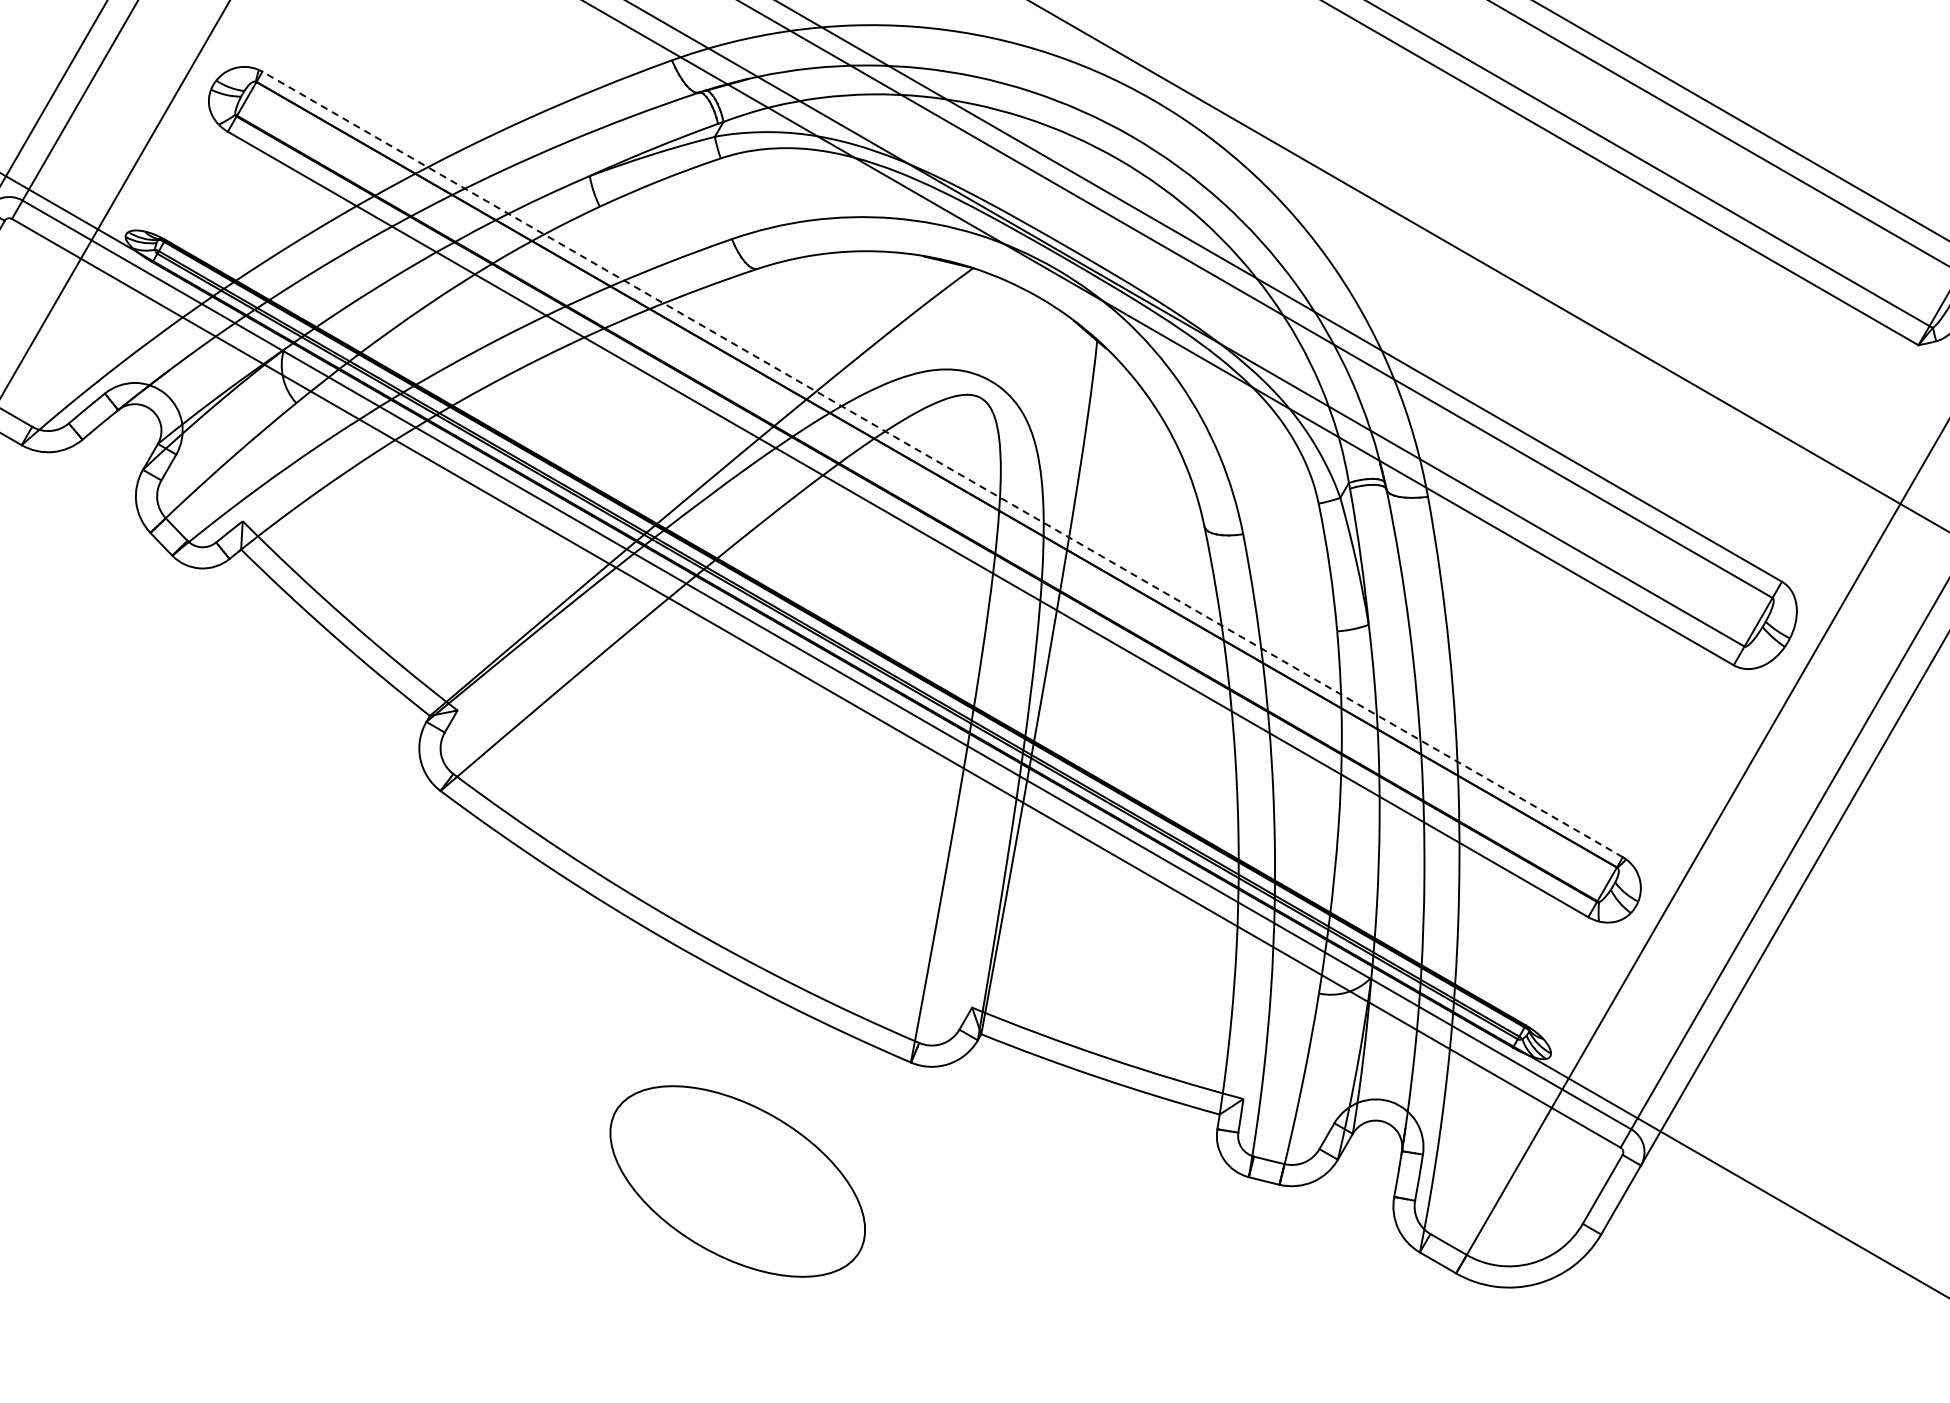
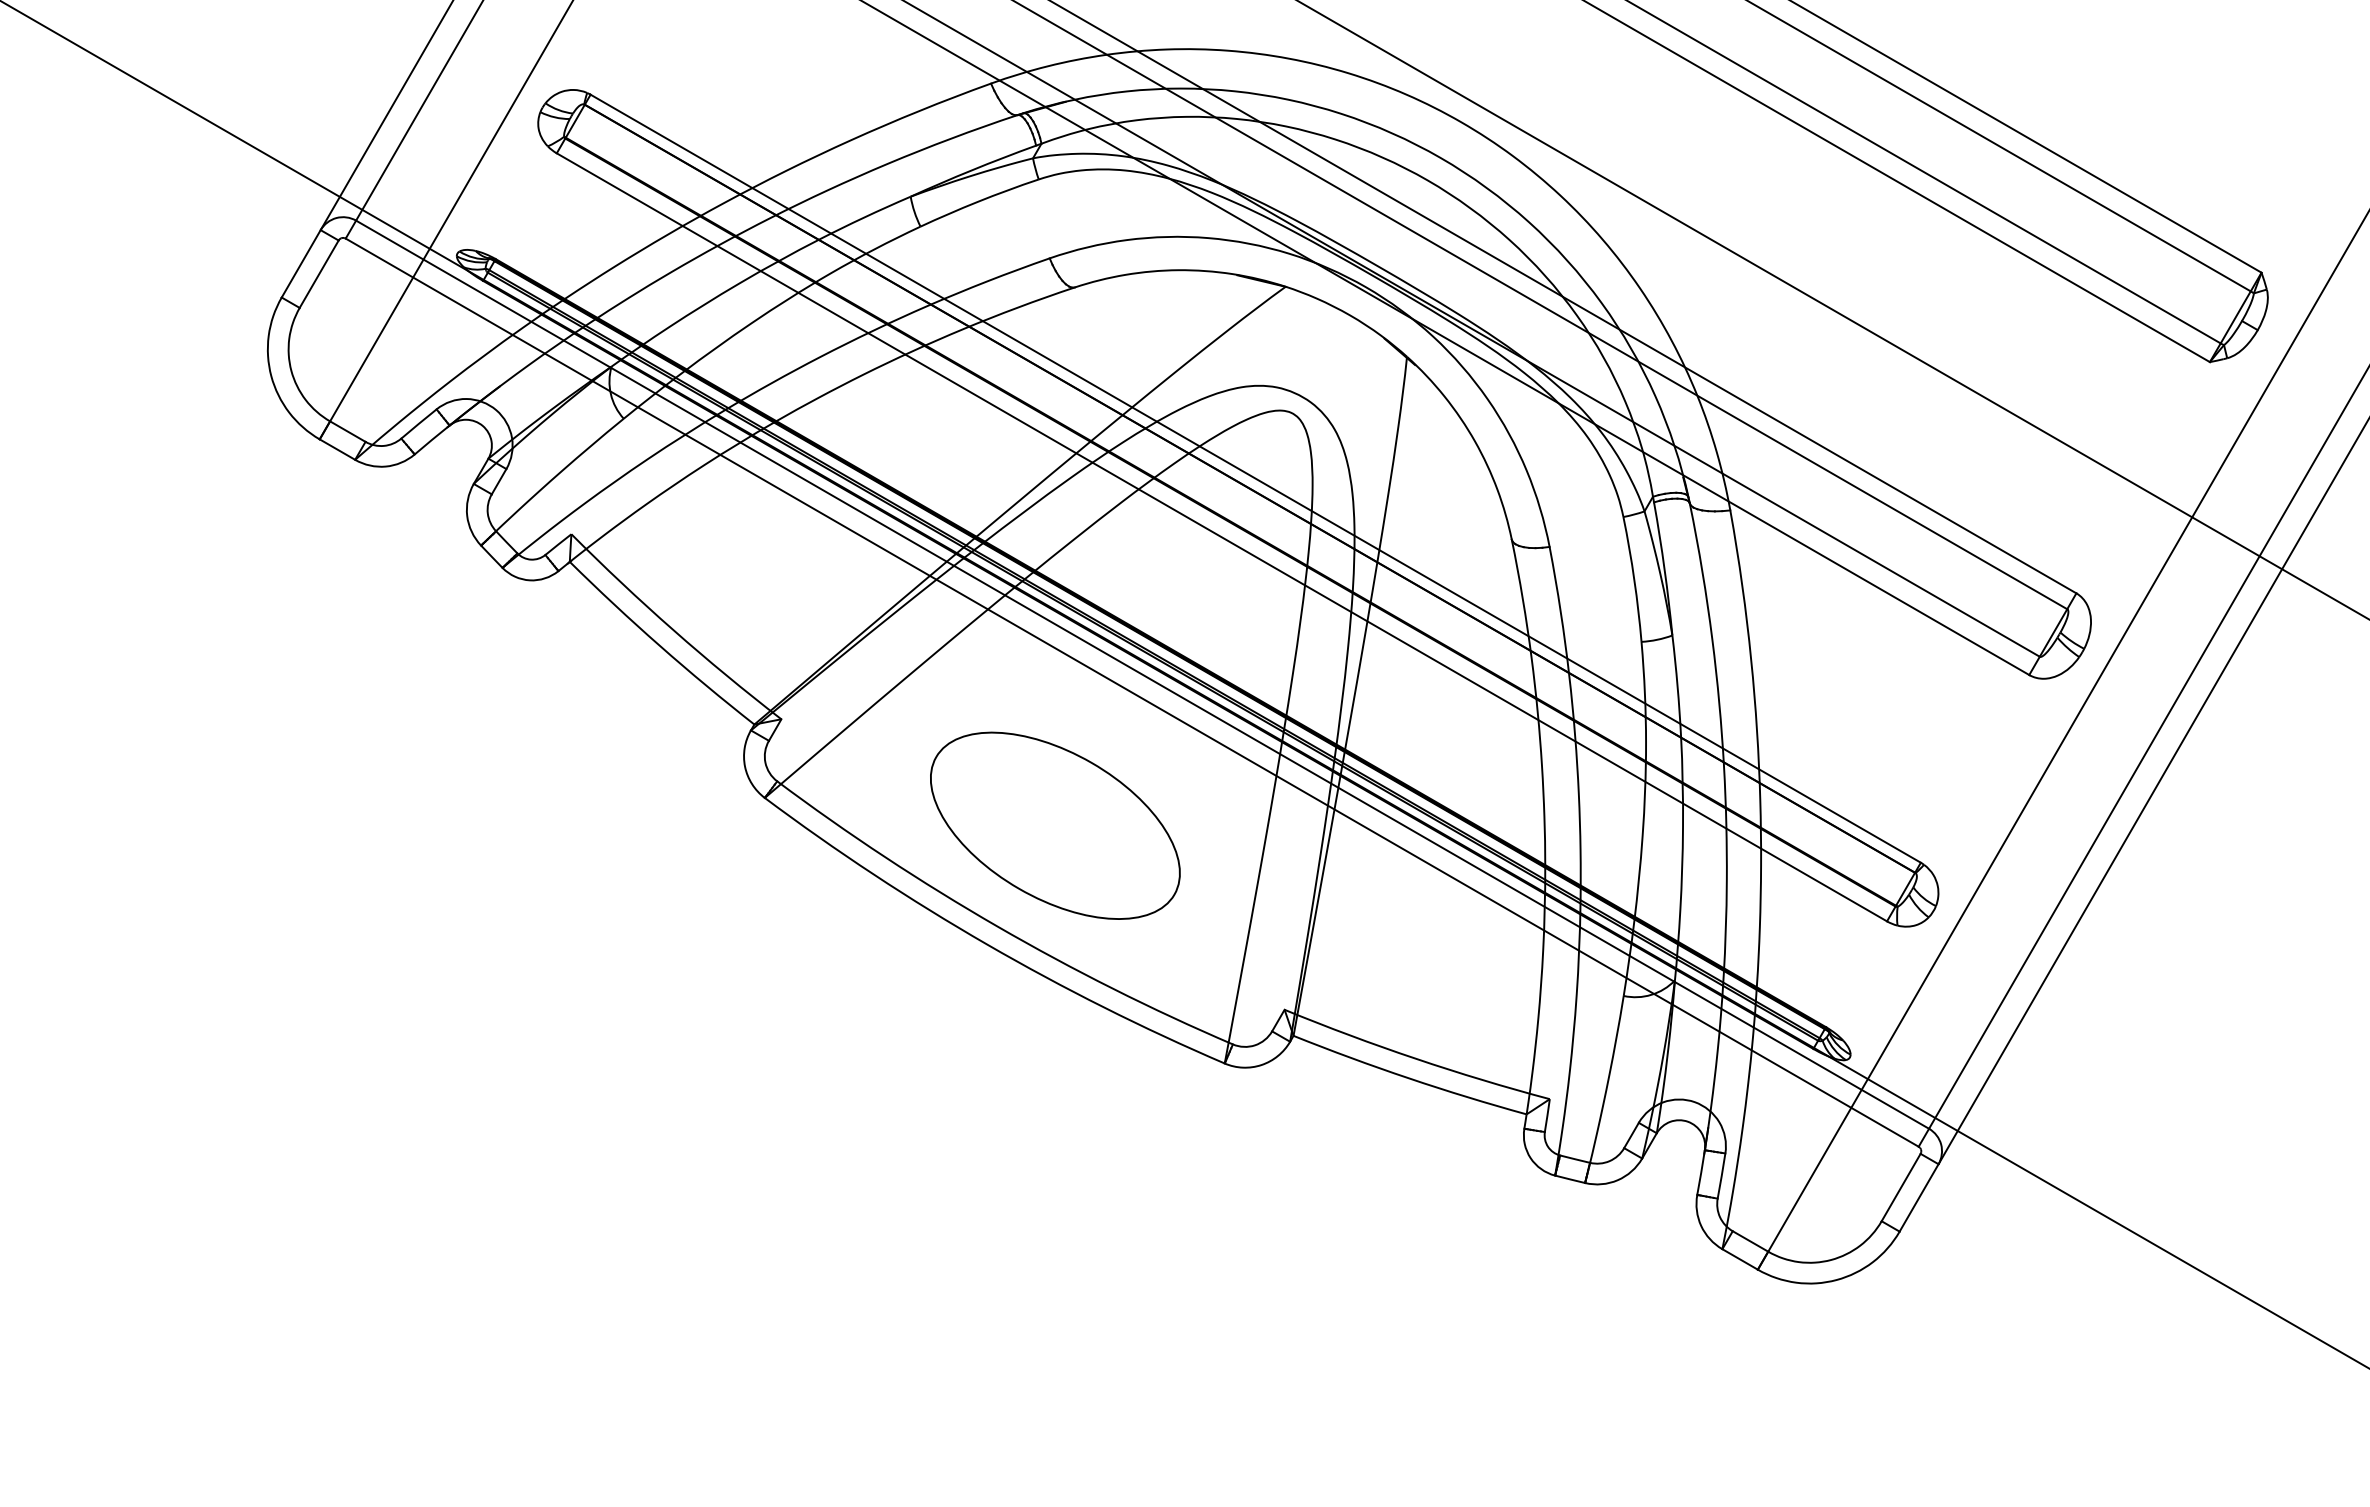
line: (942, 464) -> (1255, 478), dashed -> solid
part: (737, 1181) -> (1055, 825), moved

